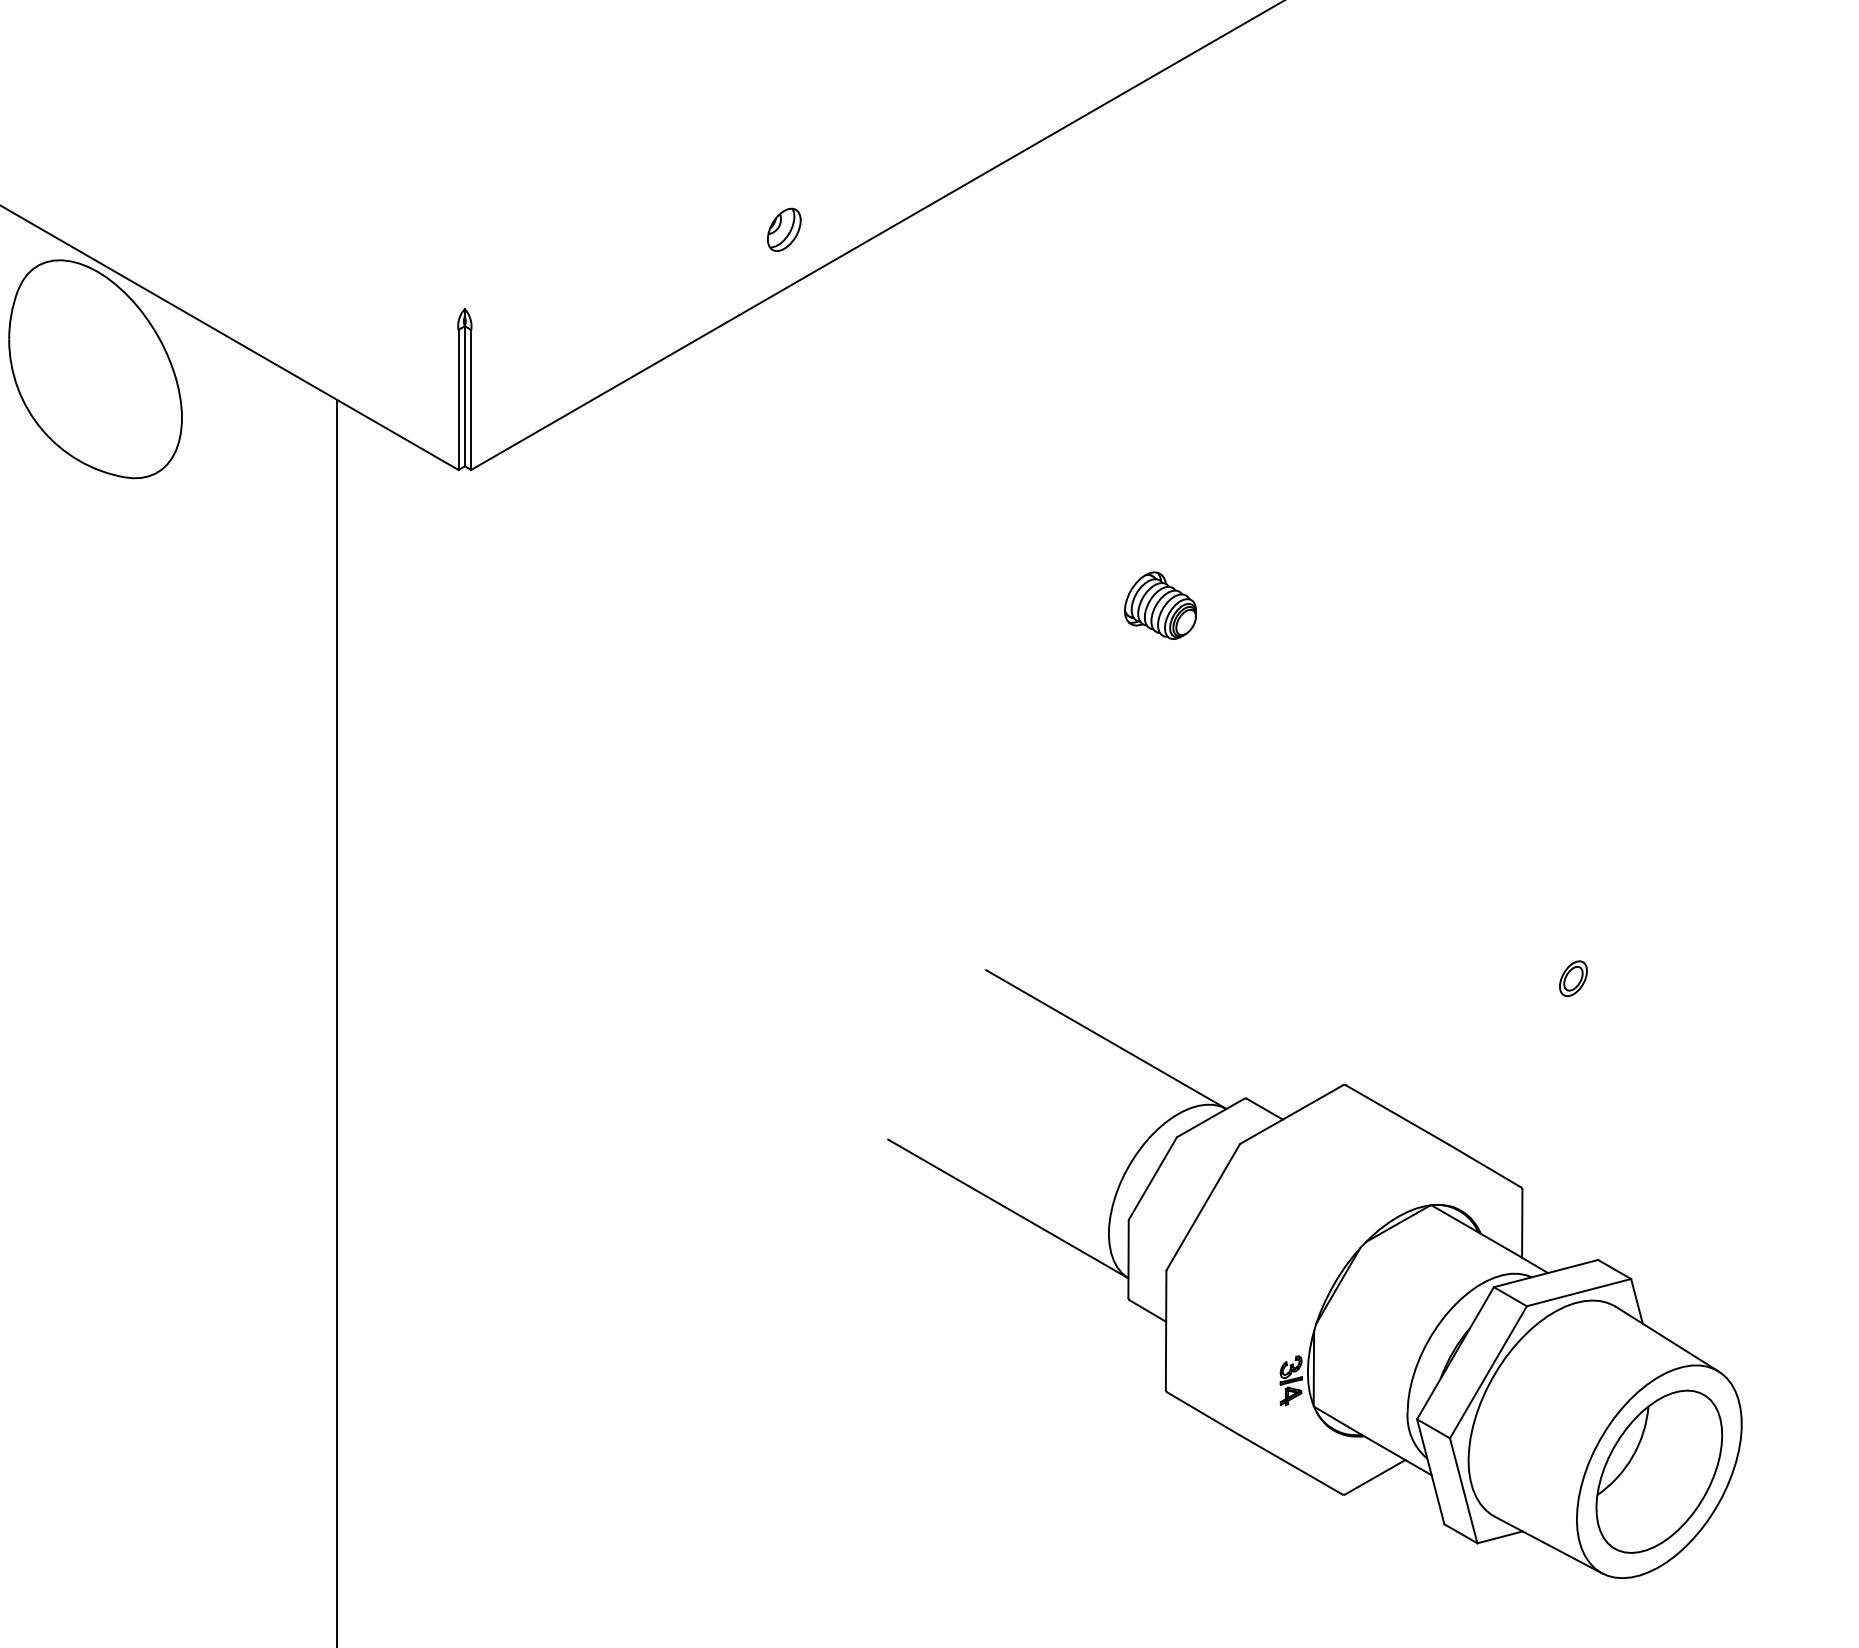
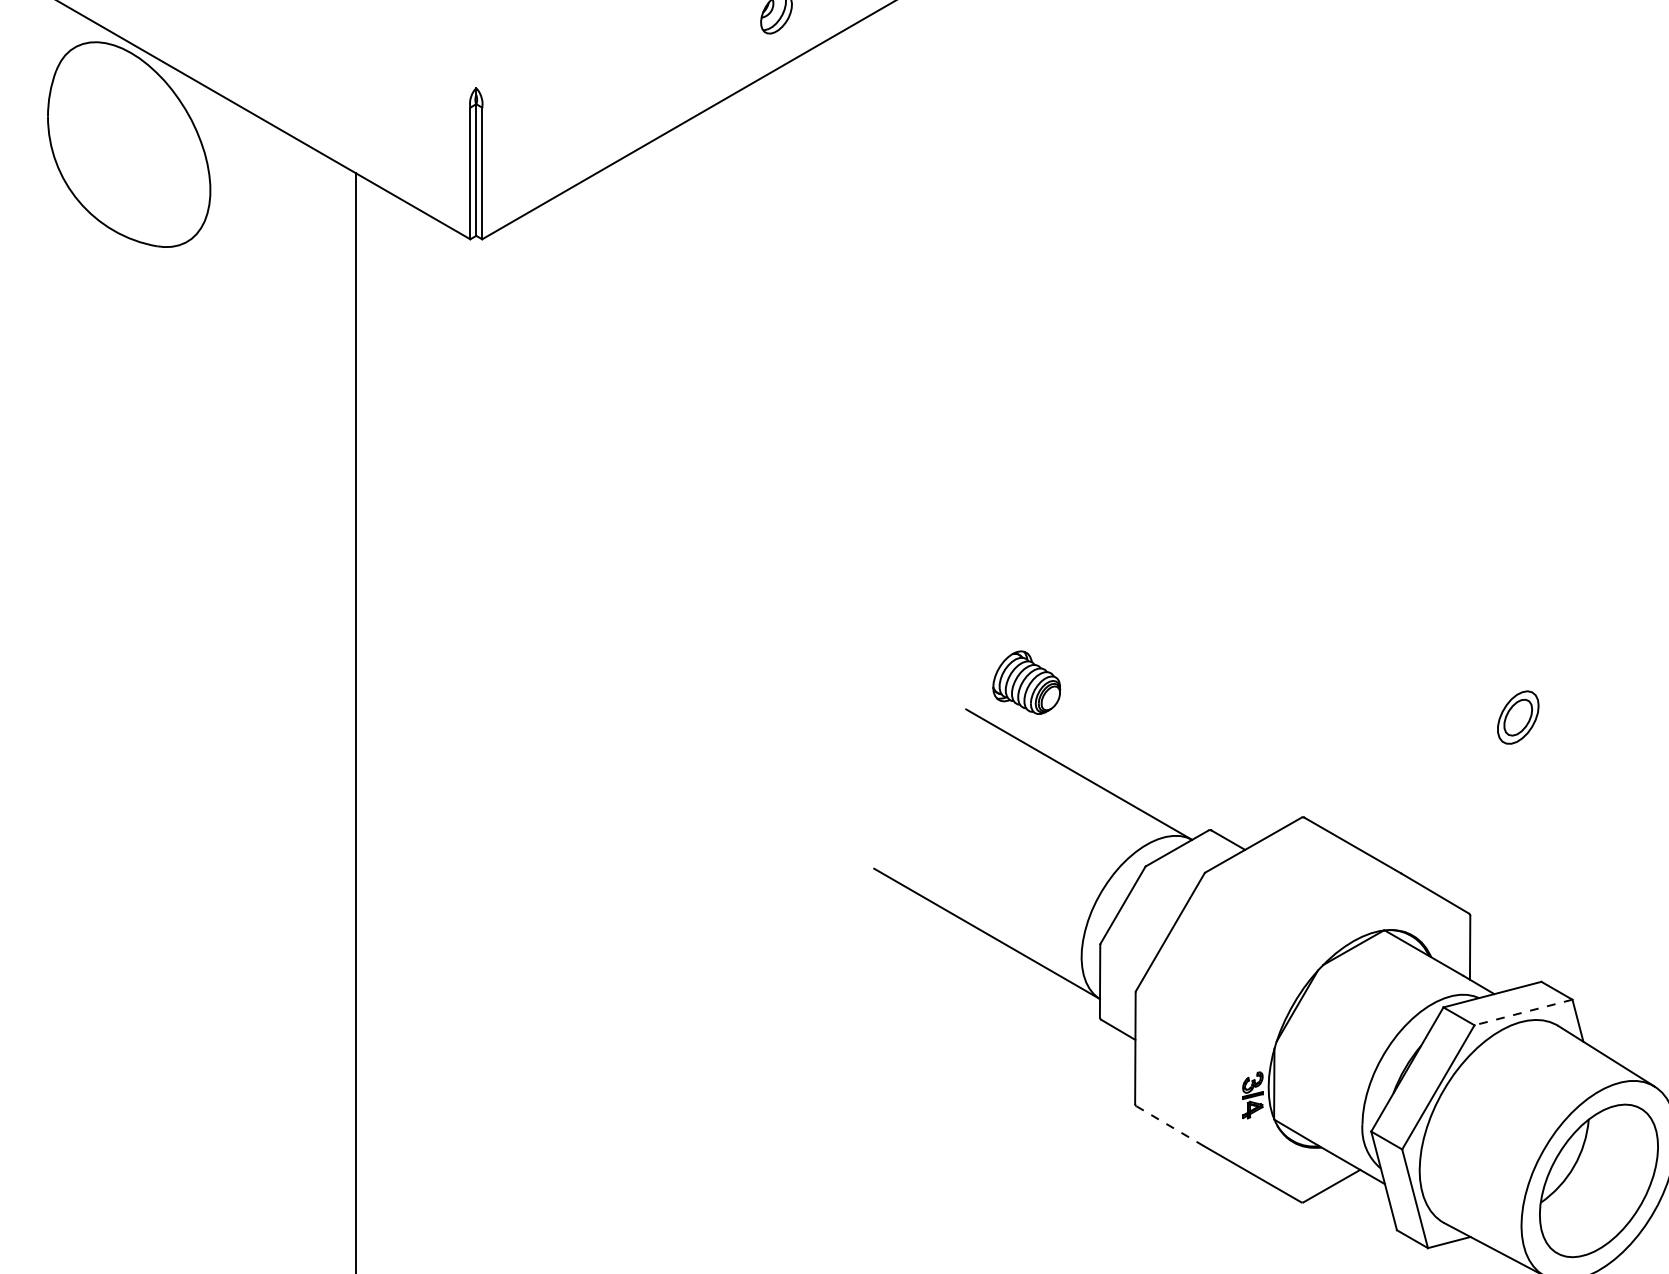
part: (1160, 605) -> (1026, 682), moved
part: (1573, 978) -> (1518, 717), size x1.6
line: (1579, 1292) -> (1523, 1012), solid -> dashed
line: (1203, 1413) -> (1170, 1126), solid -> dashed

